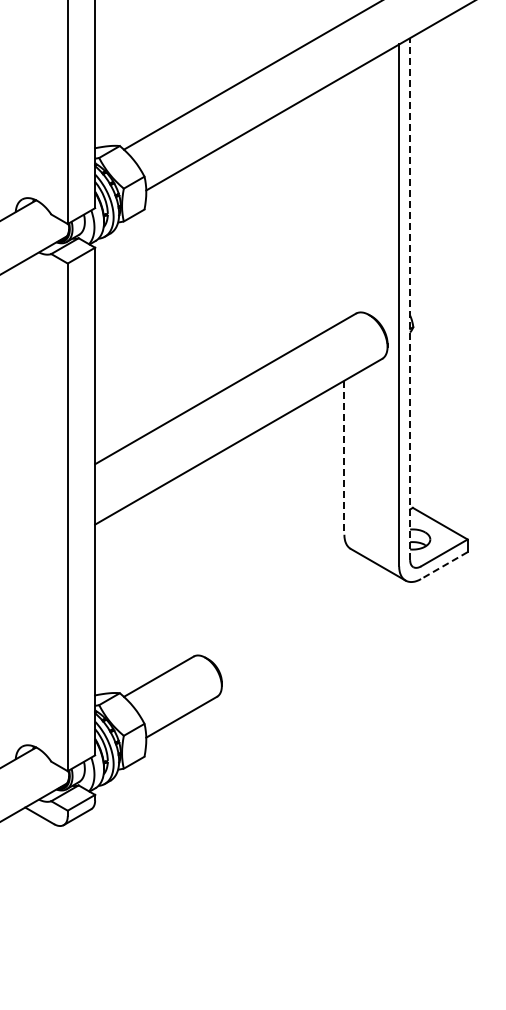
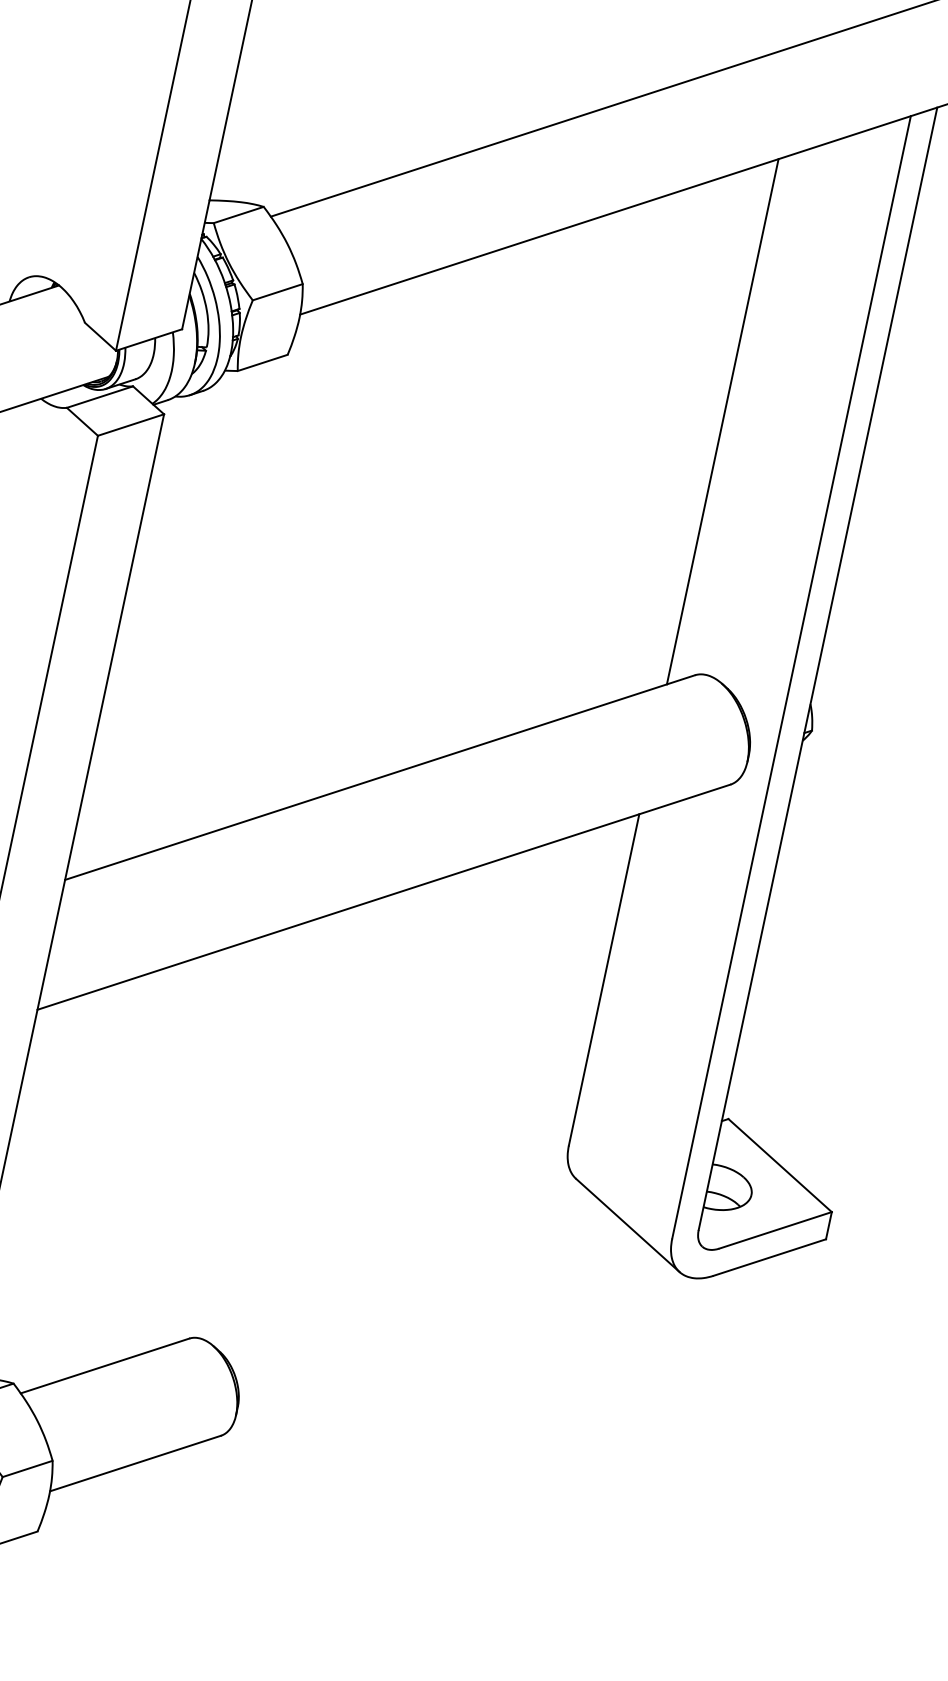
line: (344, 198) -> (722, 422), added
line: (410, 299) -> (818, 669), dashed -> solid
line: (344, 458) -> (603, 981), dashed -> solid
line: (444, 565) -> (770, 1257), dashed -> solid

